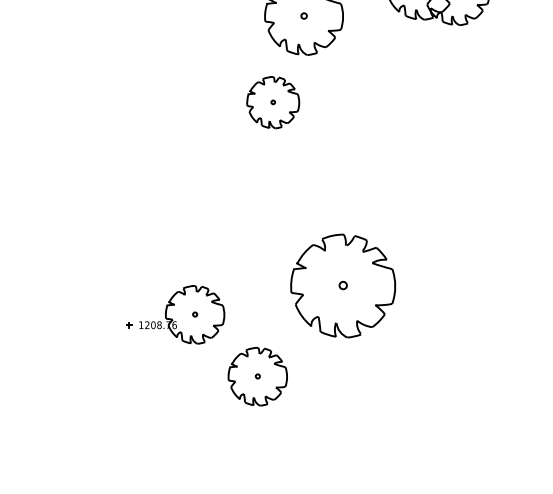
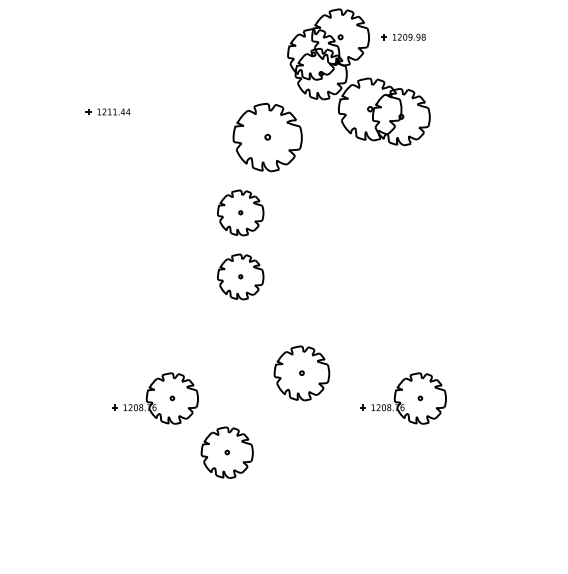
part: (272, 175) -> (240, 276), added
part: (342, 286) -> (301, 373), size x0.6
part: (459, 314) -> (403, 398), added

